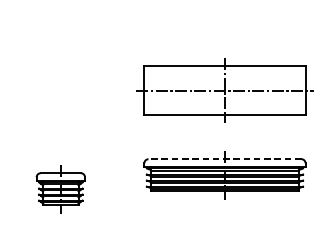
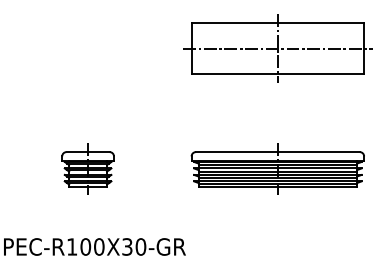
part: (224, 90) -> (277, 48), moved
line: (224, 159) -> (277, 152), dashed -> solid
part: (60, 188) -> (87, 168), moved

